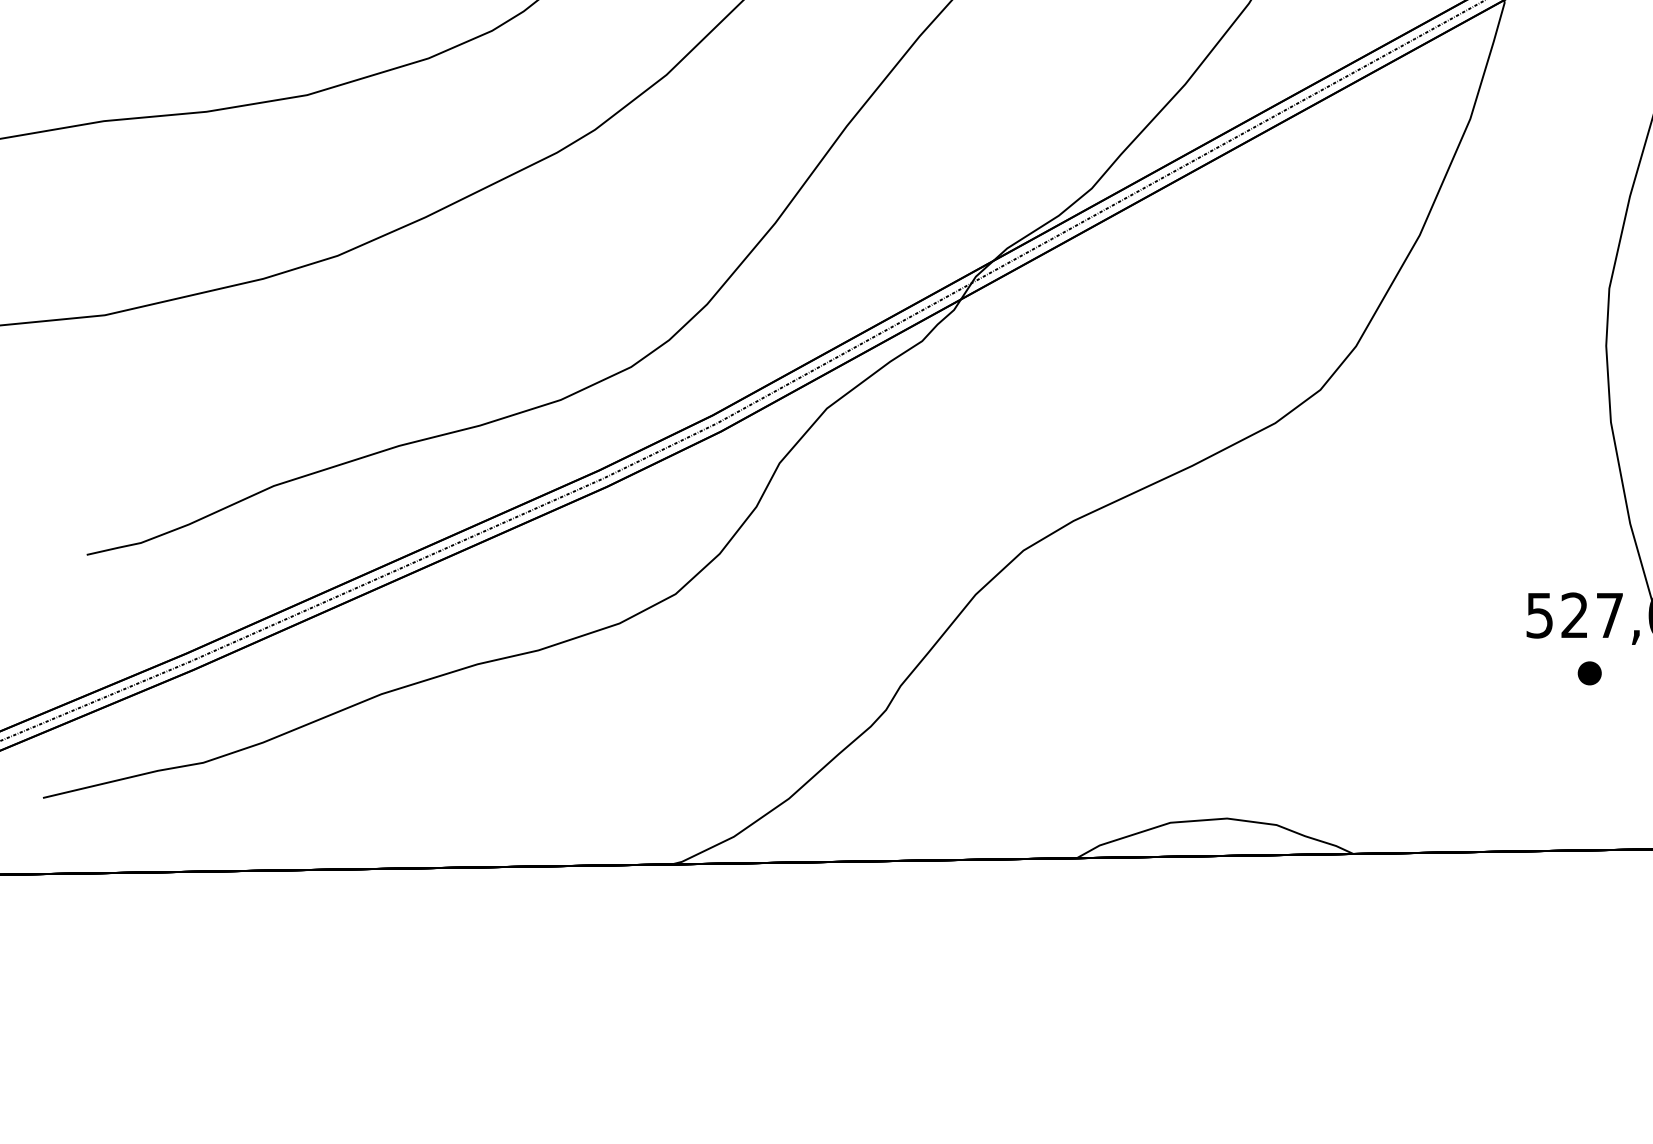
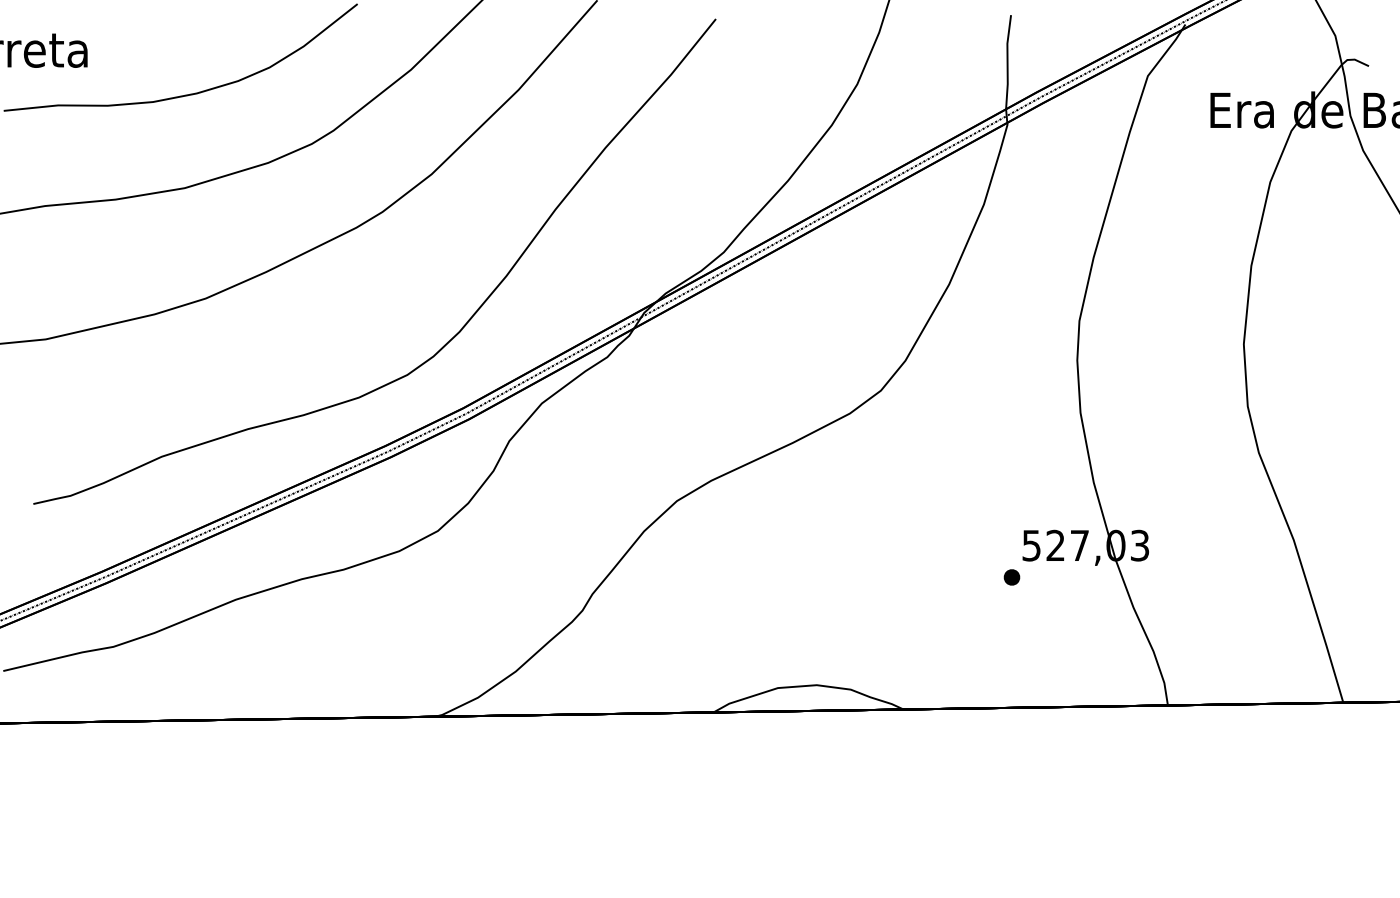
part: (1589, 673) -> (1011, 577), moved

